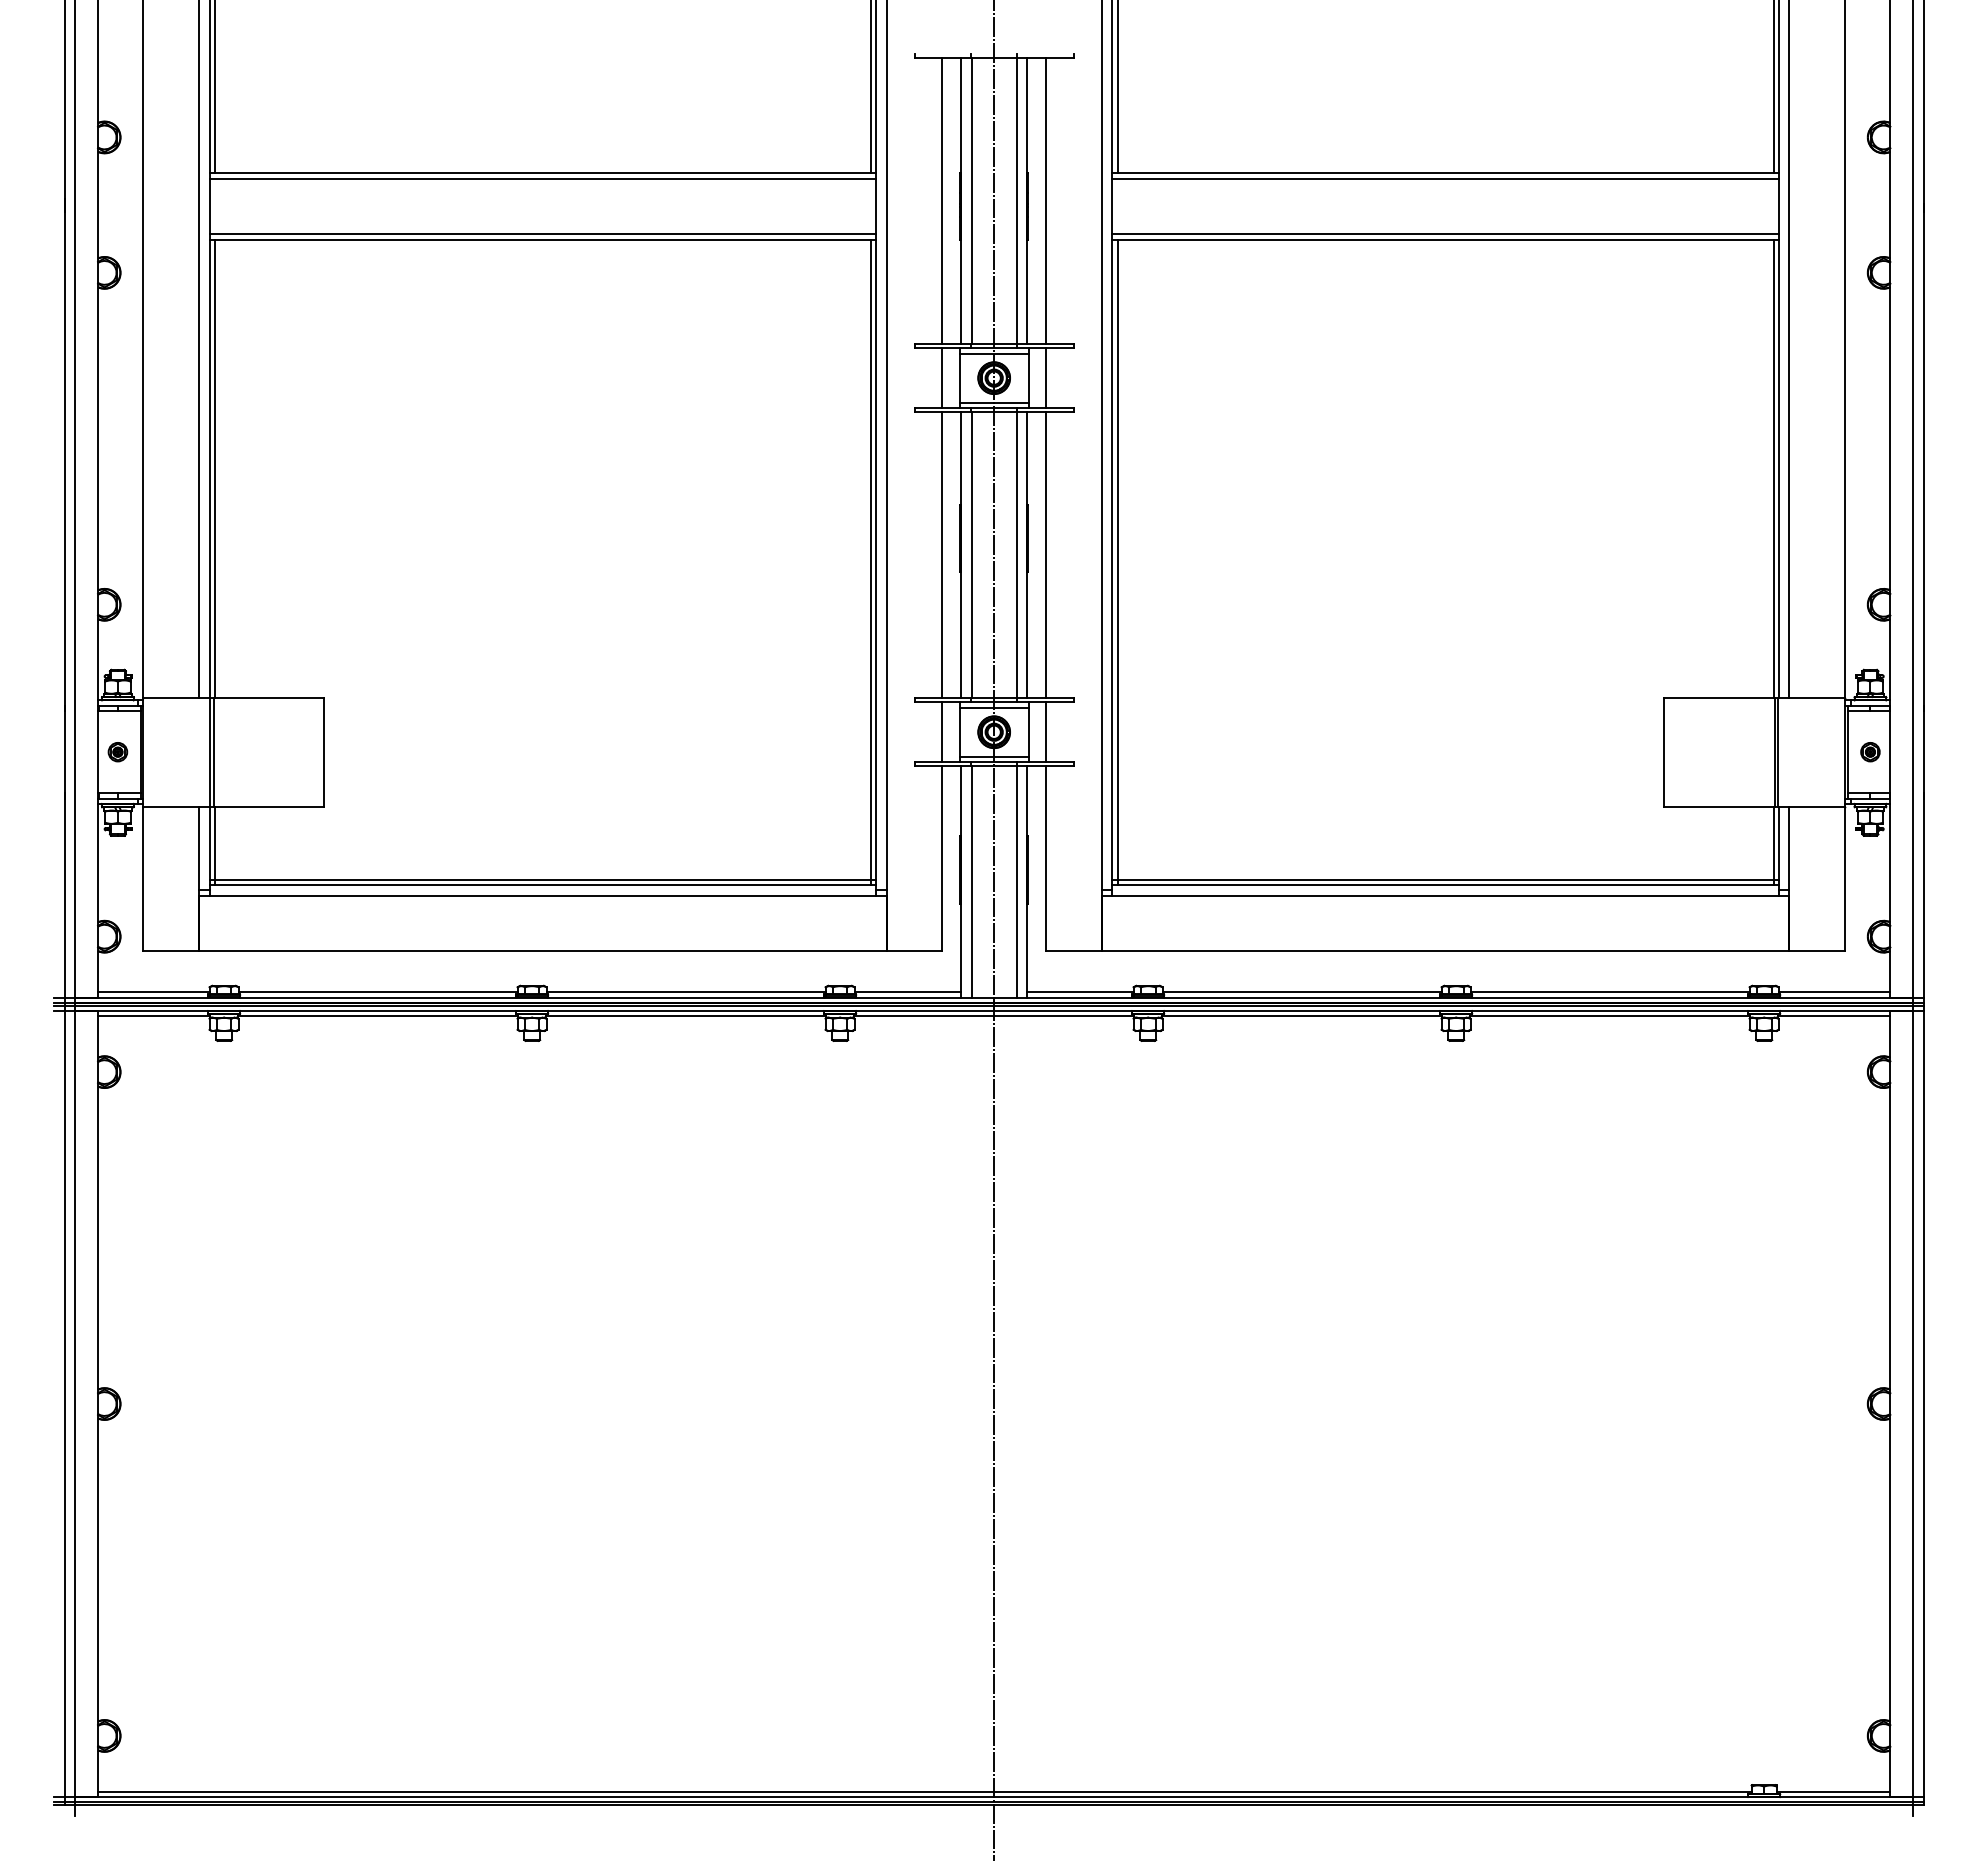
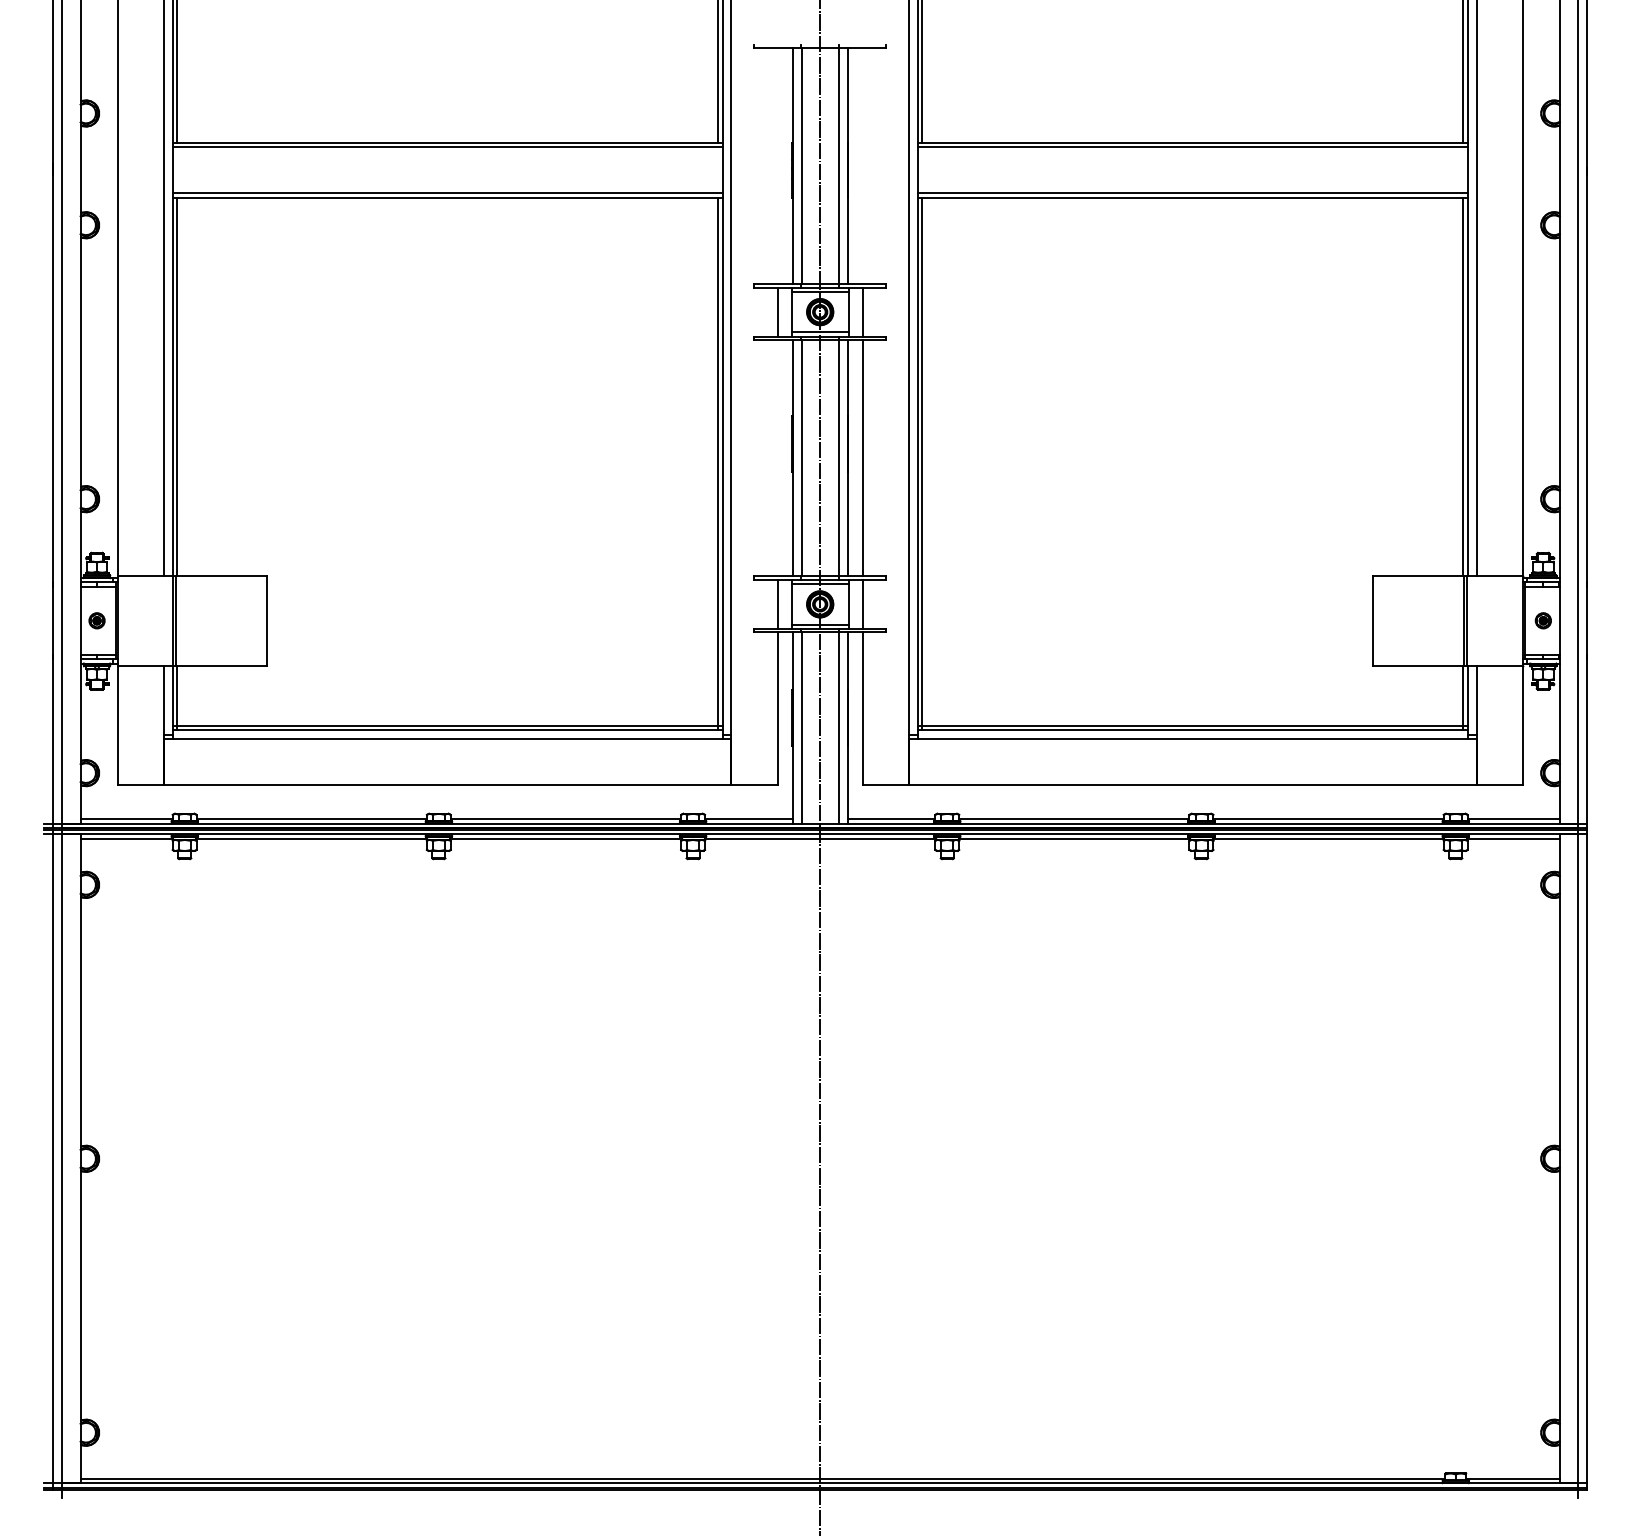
line: (942, 201) -> (777, 166), removed
line: (1045, 201) -> (862, 166), removed
line: (942, 555) -> (777, 458), removed

